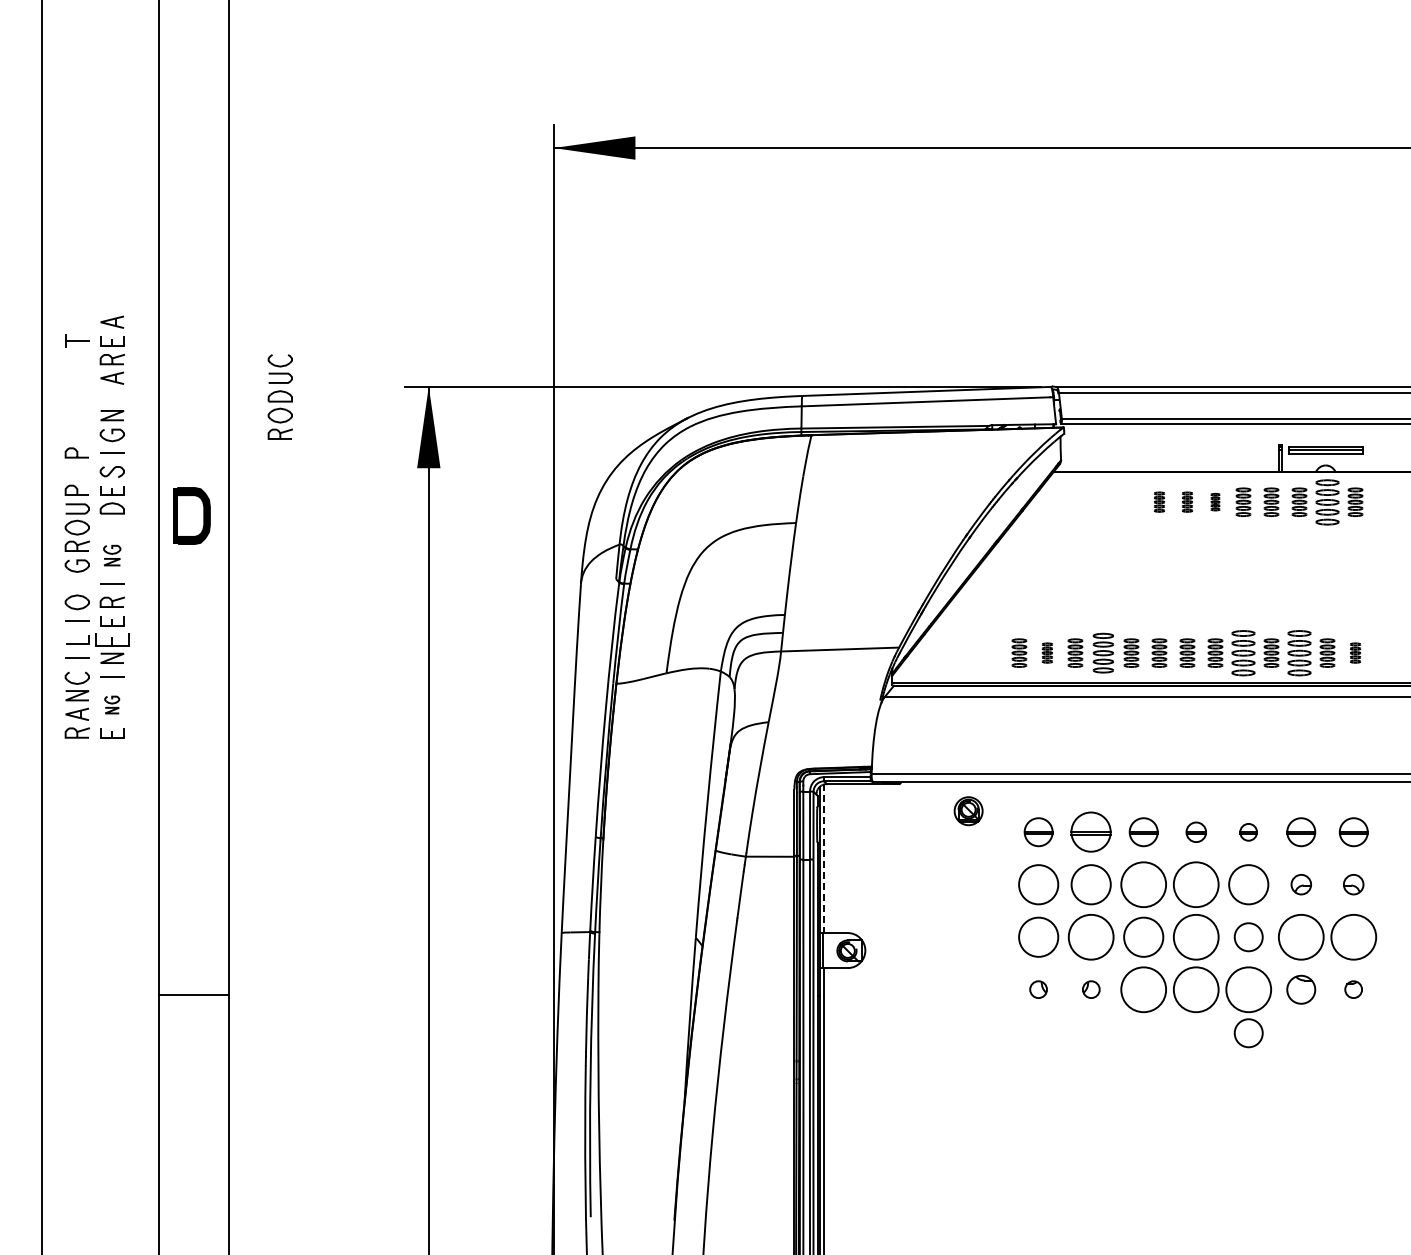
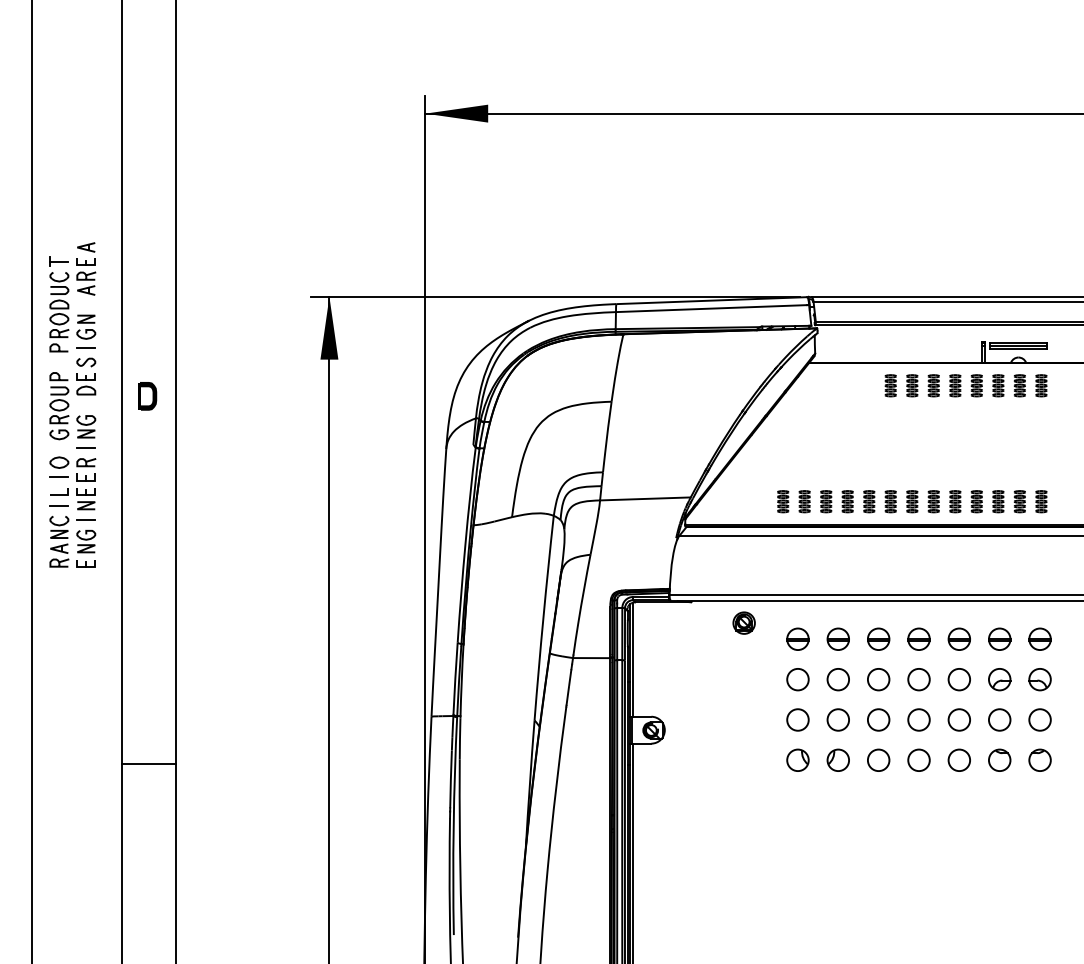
part: (279, 396) -> (58, 304), moved
part: (1159, 501) -> (890, 385), size x1.43
part: (1187, 501) -> (912, 385), size x1.43
part: (1215, 501) -> (933, 385), size x1.67
part: (1327, 501) -> (1019, 385), size x0.62
part: (192, 515) -> (147, 395), size x0.62
part: (111, 555) -> (85, 426), size x1.43
part: (112, 639) -> (86, 491), size x0.71
part: (1047, 652) -> (804, 501), size x1.43
part: (1103, 652) -> (847, 501), size x0.71
part: (1243, 652) -> (955, 501), size x0.62
part: (1299, 652) -> (998, 501), size x0.62
part: (1355, 652) -> (1041, 501), size x1.43
part: (111, 704) -> (85, 541), size x1.67
part: (1091, 832) -> (838, 639), size x0.71
part: (1196, 832) -> (919, 639), size x1.43
part: (1248, 832) -> (959, 639), size x1.67
line: (824, 859) -> (633, 660), dashed -> solid
circle: (1038, 884) -> (797, 679), size x0.71
circle: (1091, 884) -> (838, 679), size x0.71
circle: (1143, 884) -> (878, 679), size x0.62
circle: (1196, 884) -> (919, 679), size x0.62
circle: (1248, 884) -> (959, 679), size x0.71
part: (1301, 884) -> (999, 679), size x1.43
part: (1353, 884) -> (1039, 679), size x1.43
circle: (1038, 937) -> (797, 720), size x0.71
circle: (1091, 937) -> (838, 720), size x0.62
circle: (1143, 937) -> (878, 720), size x0.71
circle: (1196, 937) -> (919, 720), size x0.62
circle: (1301, 937) -> (999, 720), size x0.62
circle: (1353, 937) -> (1039, 720), size x0.62
part: (1038, 989) -> (797, 760), size x1.67
part: (1091, 989) -> (838, 760), size x1.67
circle: (1143, 989) -> (878, 760), size x0.62
circle: (1196, 989) -> (919, 760), size x0.62
circle: (1248, 989) -> (959, 760), size x0.62
part: (1353, 989) -> (1039, 760), size x1.67
circle: (1248, 1033) -> (959, 793), removed

